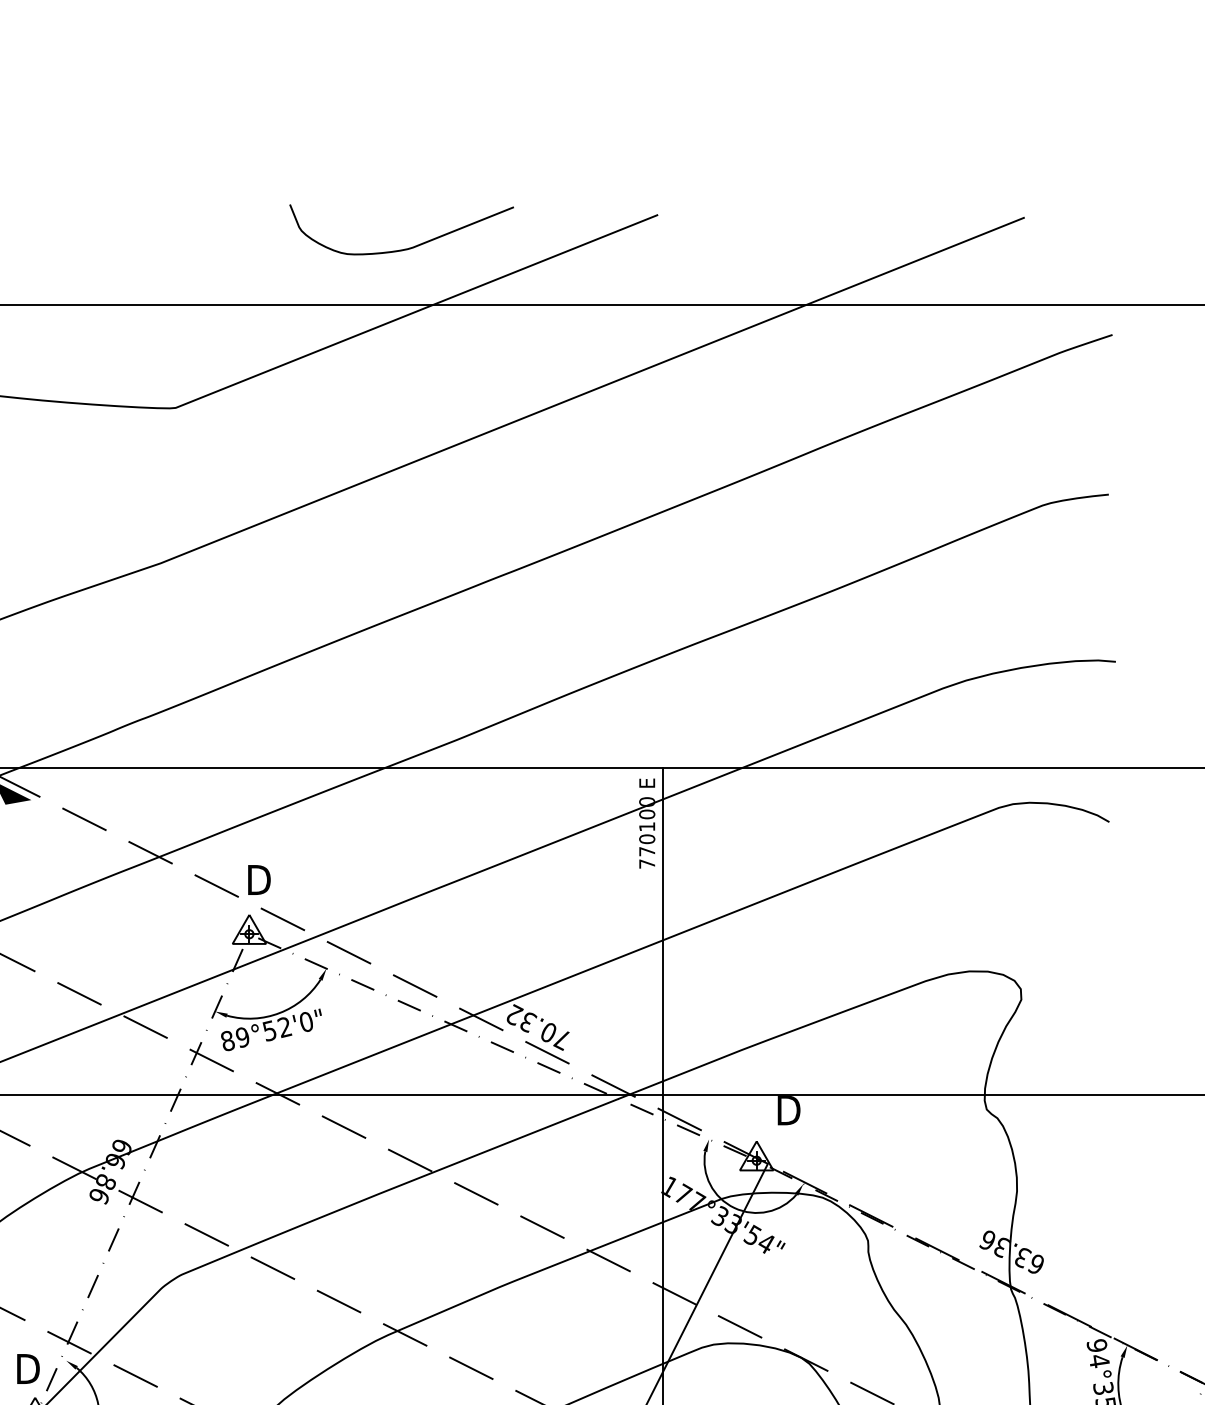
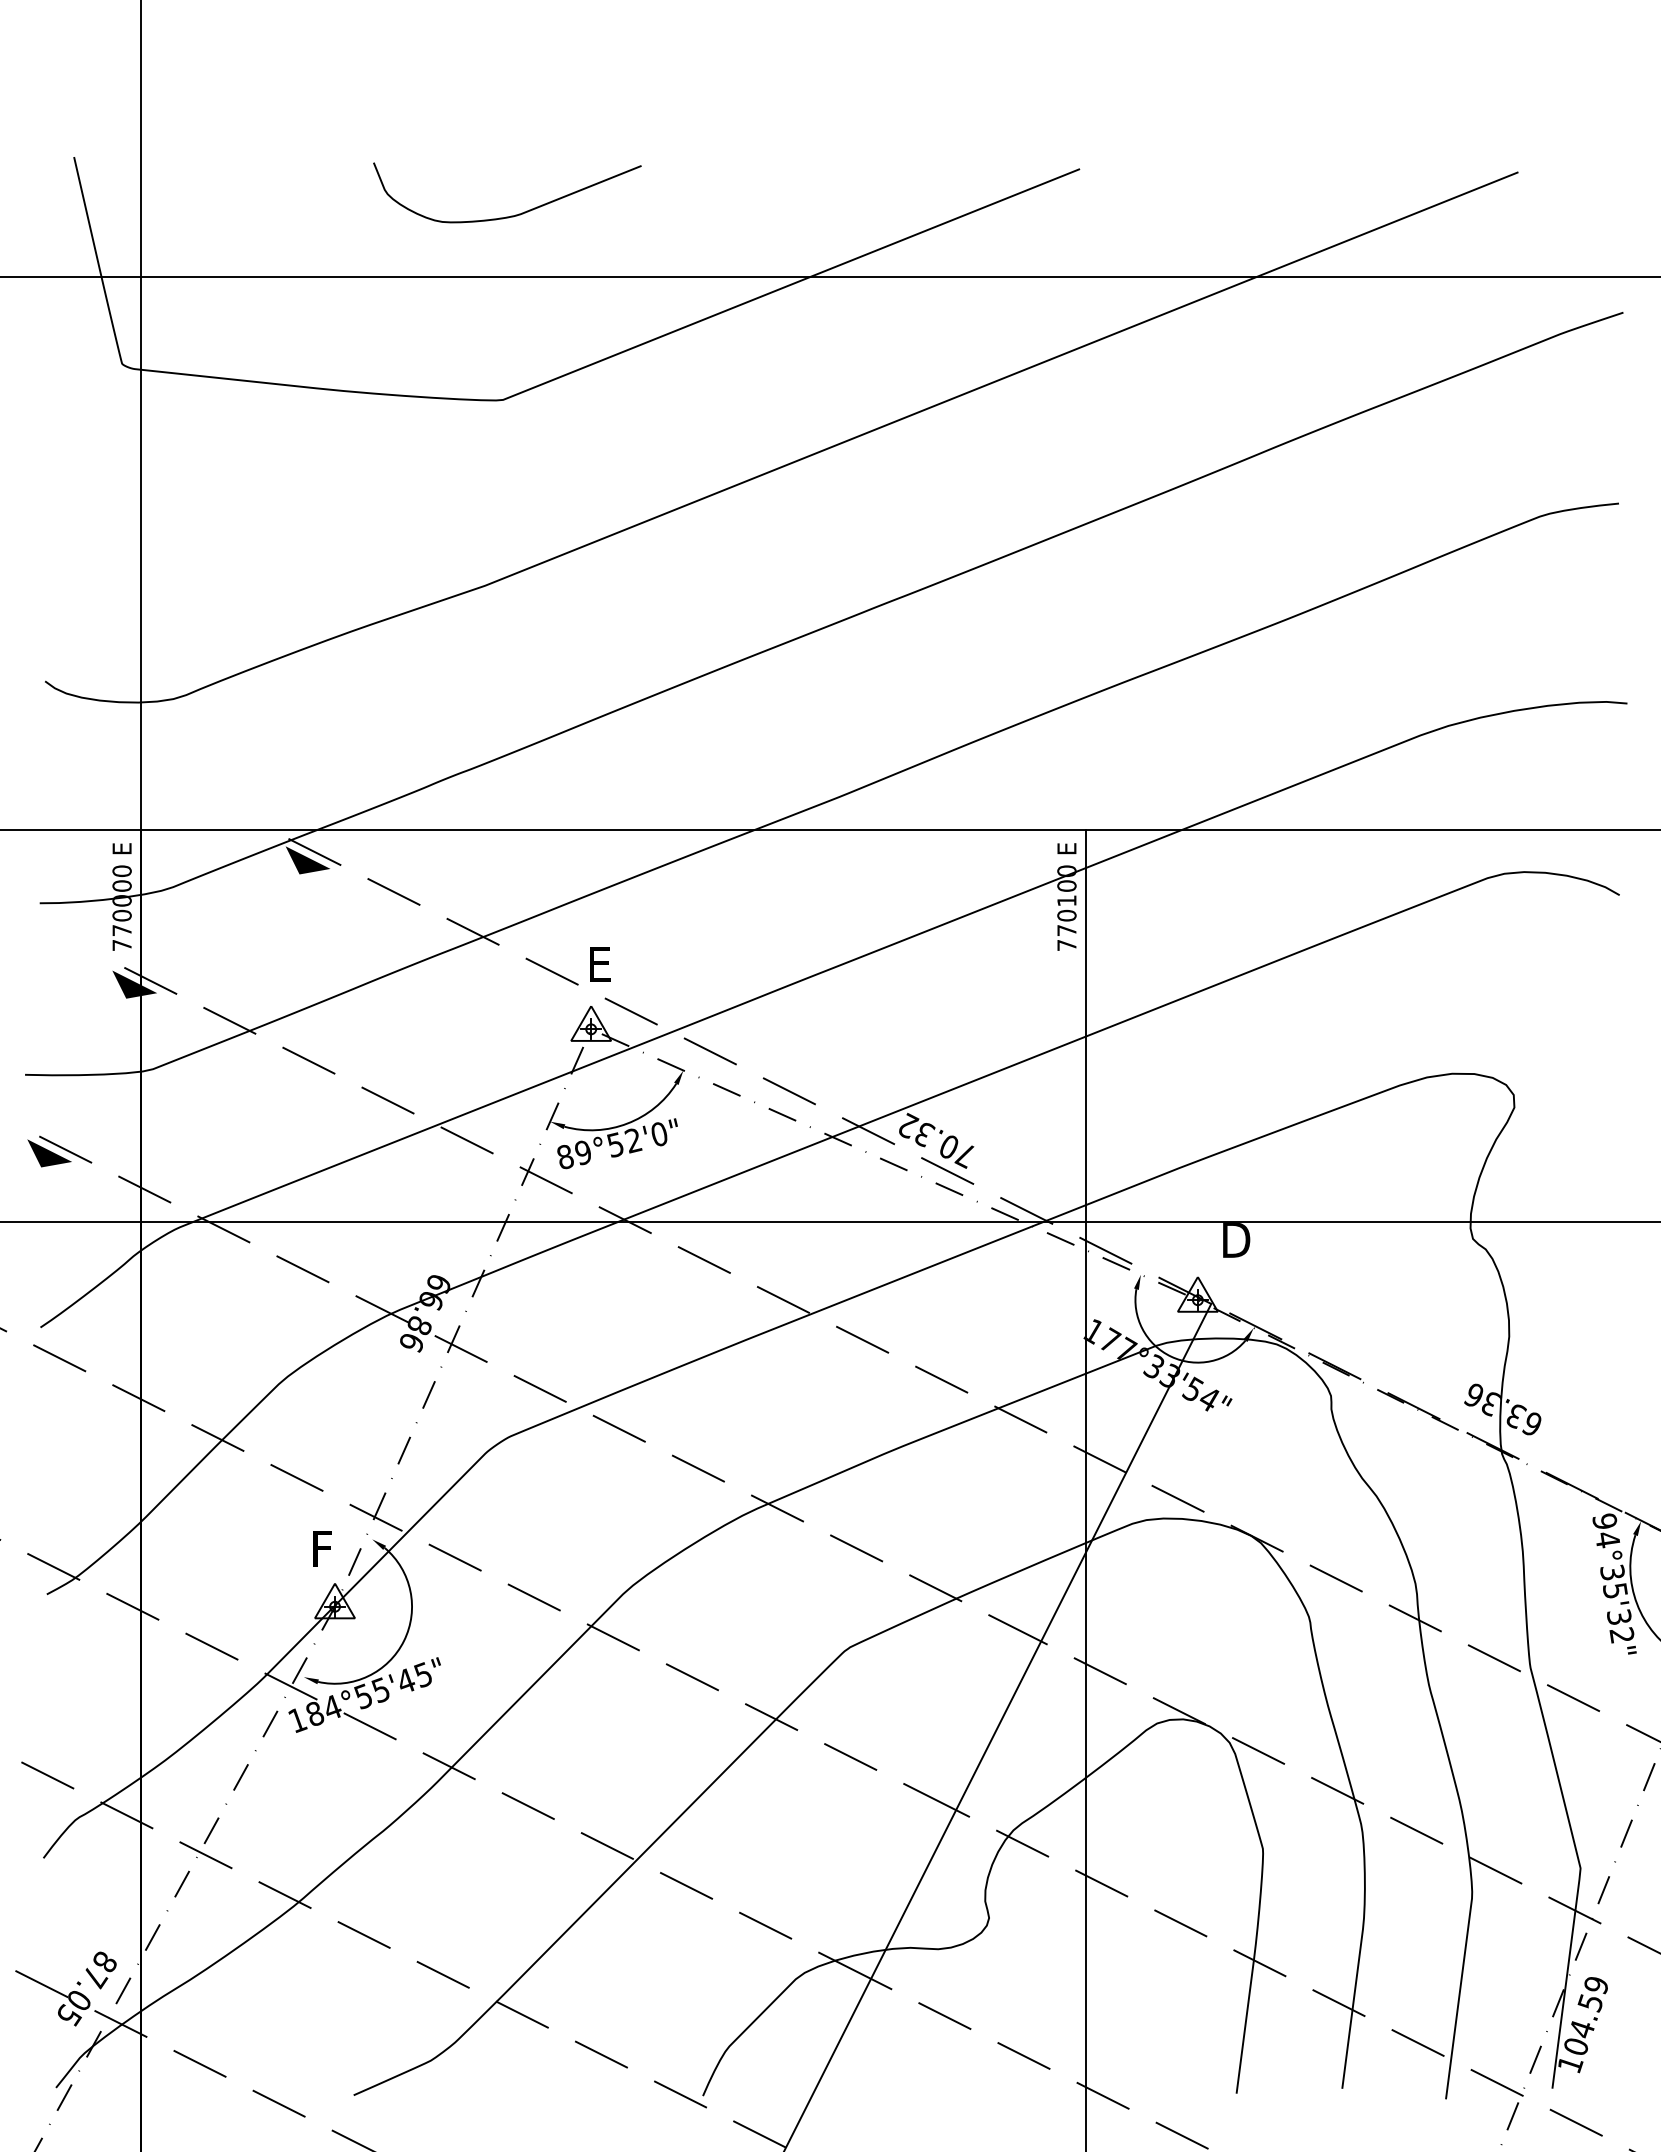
curve: (405, 248) -> (511, 215), moved
text: (258, 880) -> (602, 964), D -> E
text: (28, 1369) -> (326, 1549), D -> F

